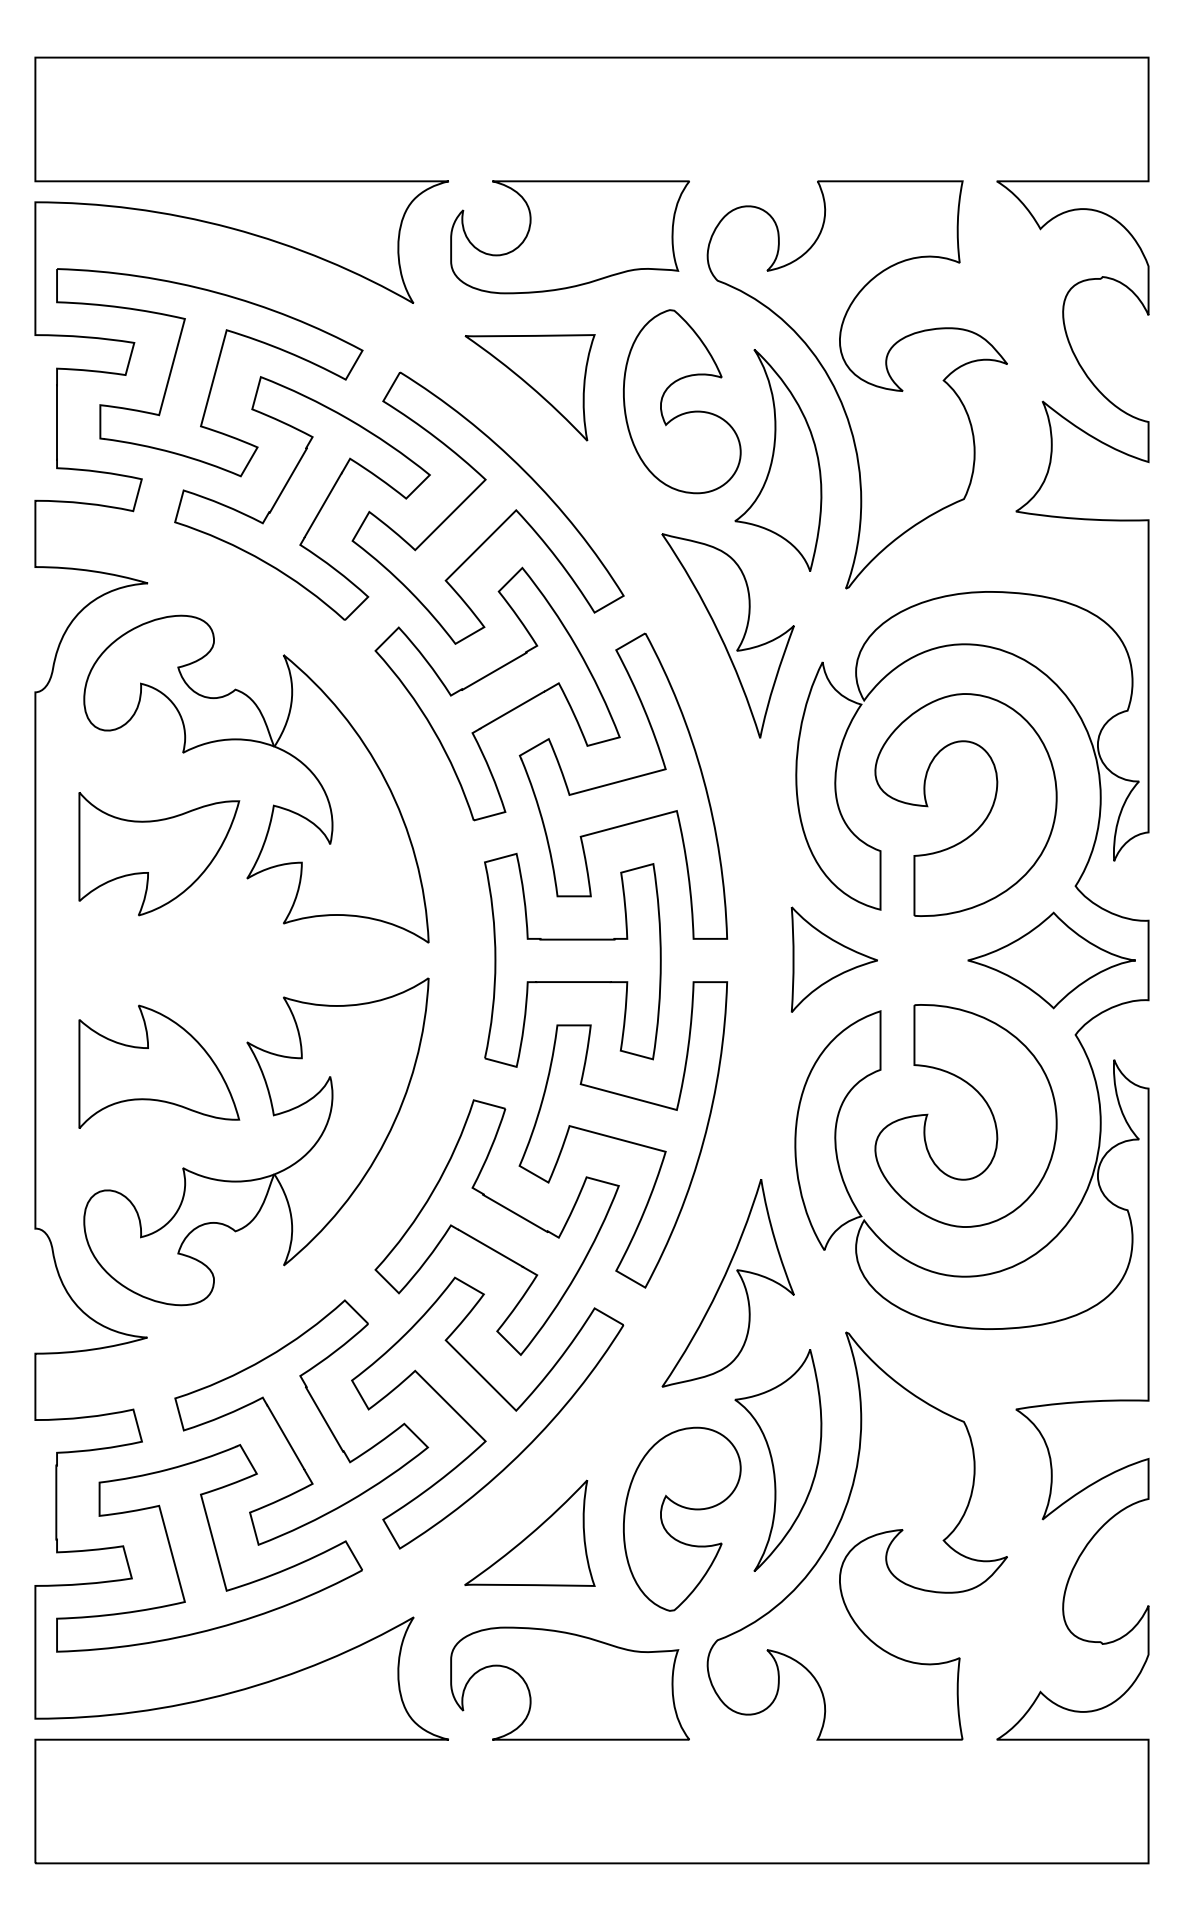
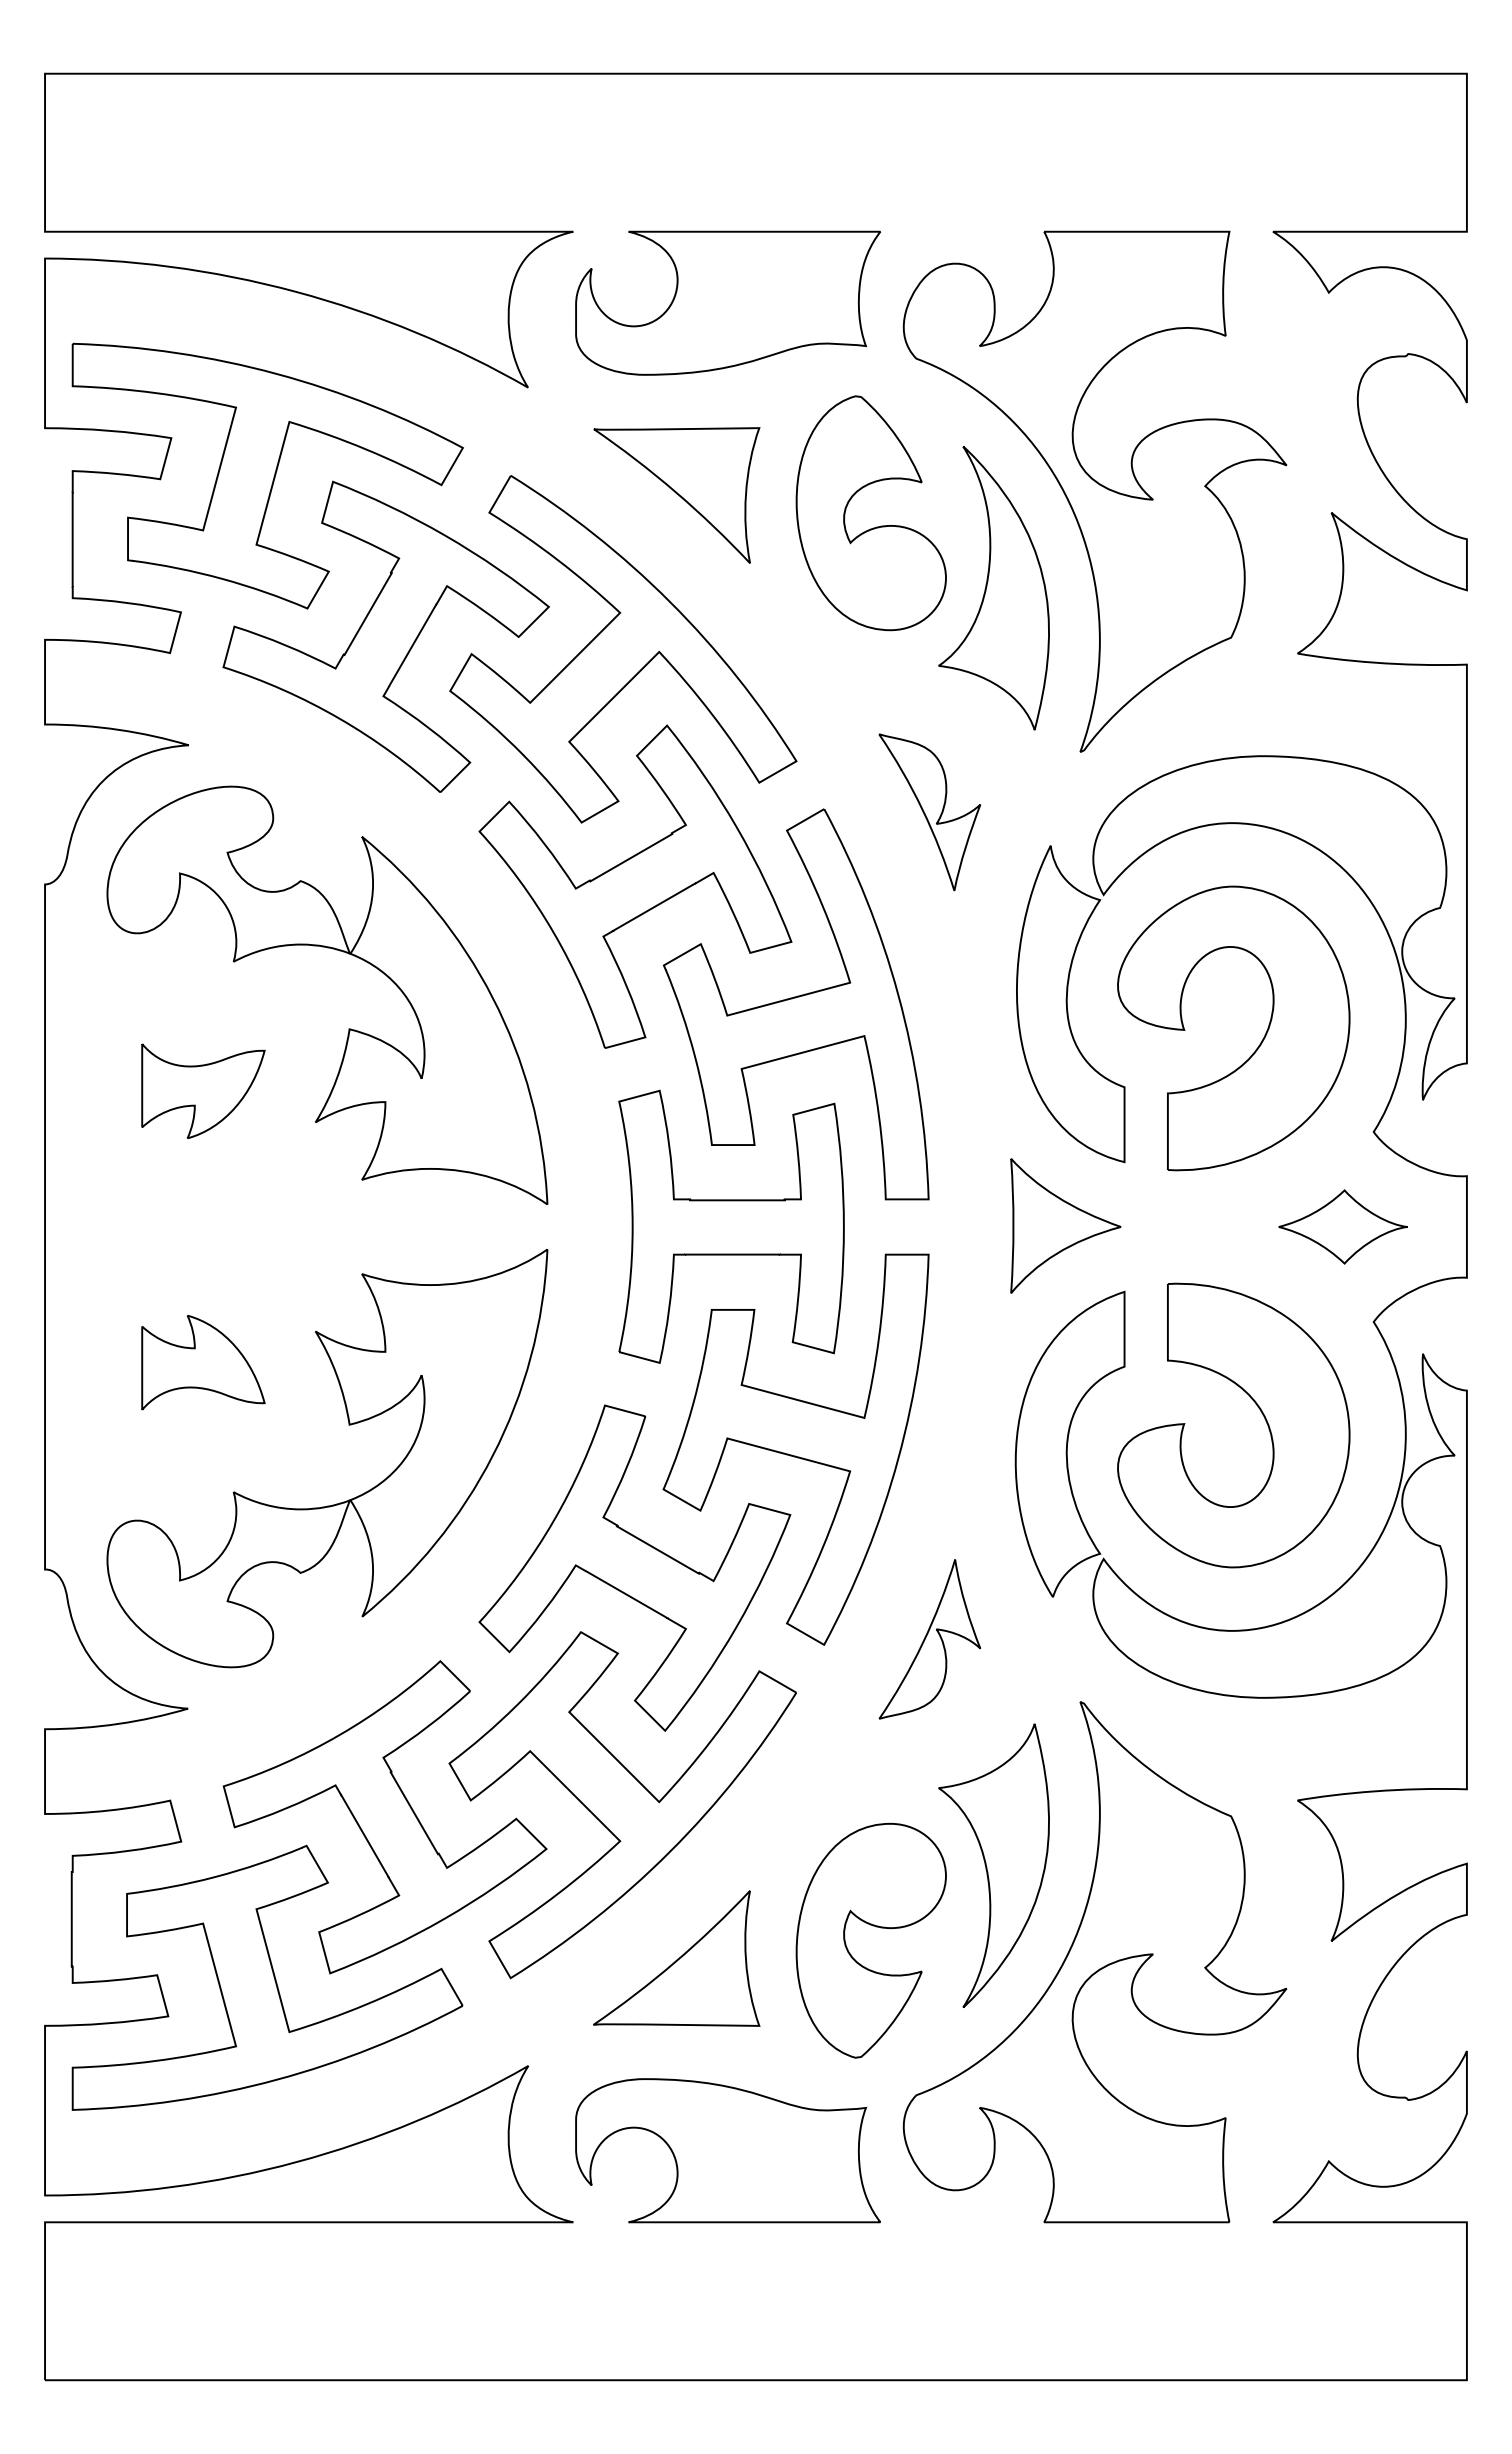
part: (727, 635) -> (929, 811), size x0.6
part: (159, 854) -> (203, 1091), size x0.6
part: (1051, 960) -> (1342, 1227), size x0.6
part: (159, 1066) -> (203, 1362), size x0.6
part: (727, 1283) -> (929, 1639), size x0.6

